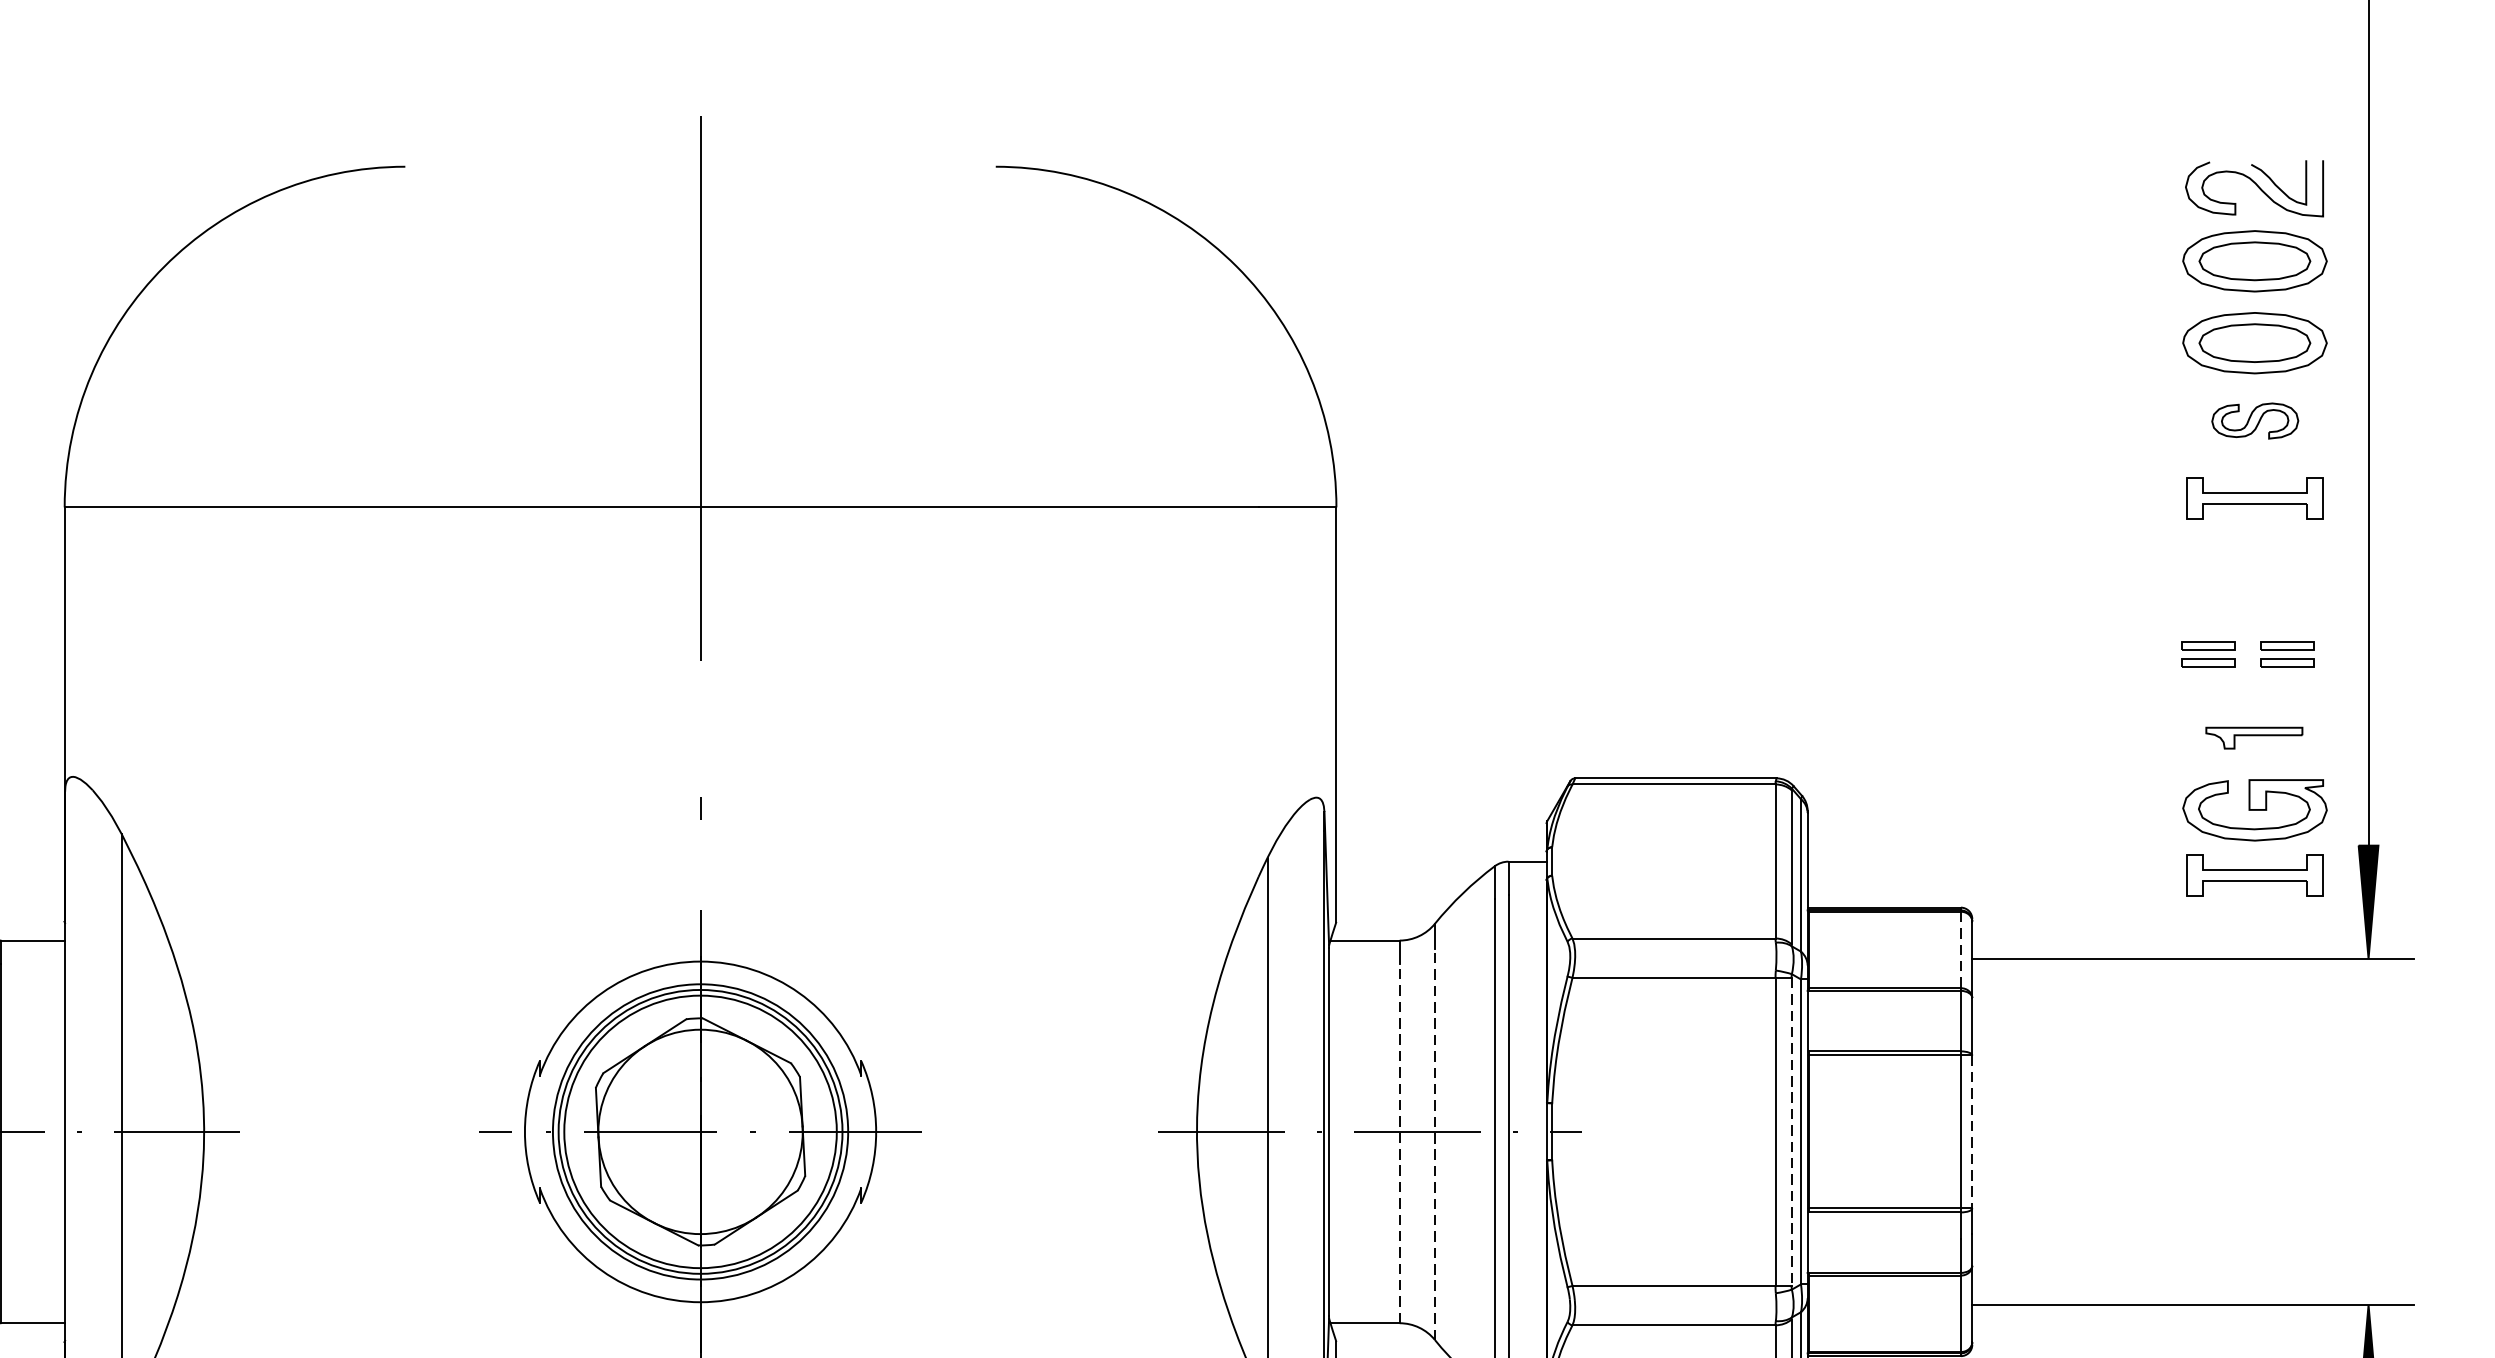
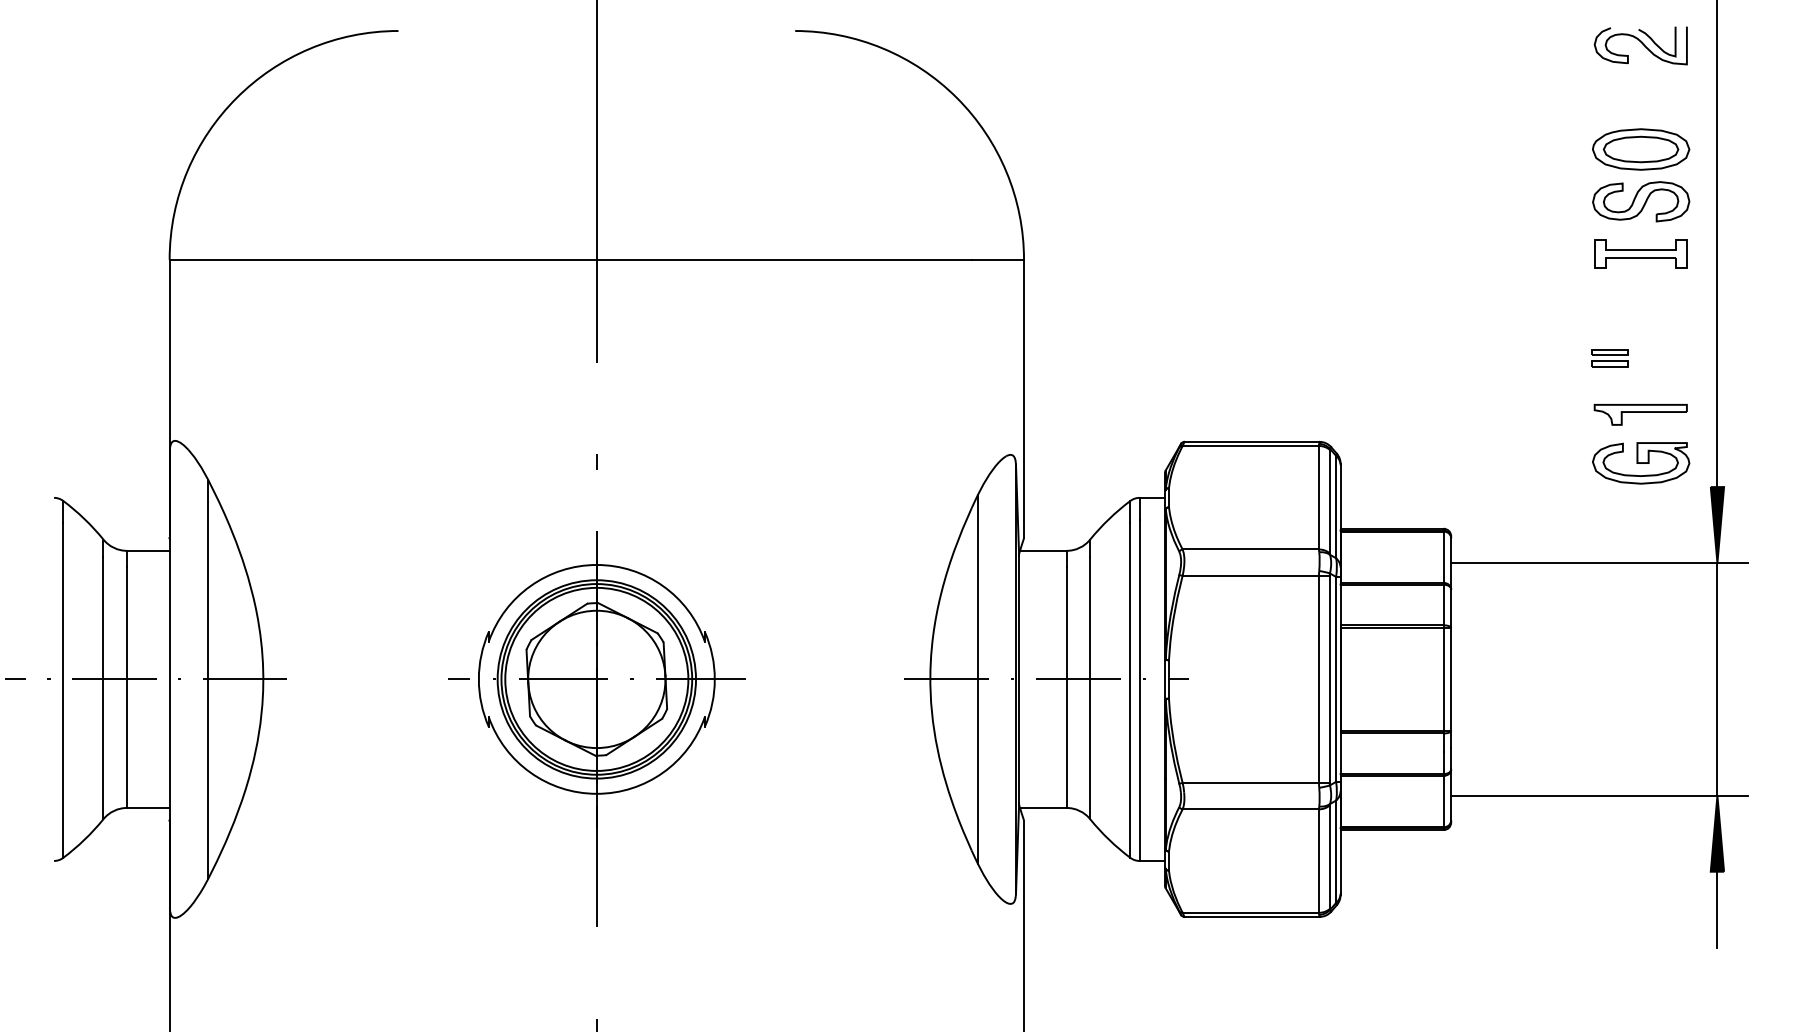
part: (2255, 261) -> (1641, 94), removed
part: (2255, 420) -> (1641, 201), size x1.67
part: (2286, 654) -> (1662, 358), removed
part: (2254, 737) -> (1640, 414), size x1.43
part: (2254, 874) -> (1640, 506), removed
line: (1960, 950) -> (1443, 557), dashed -> solid
line: (1791, 1132) -> (1329, 679), dashed -> solid
line: (1972, 1132) -> (1451, 679), dashed -> solid
line: (2368, 1132) -> (1717, 679), added
line: (1399, 1143) -> (1066, 687), dashed -> solid
line: (1435, 1143) -> (1090, 687), dashed -> solid

